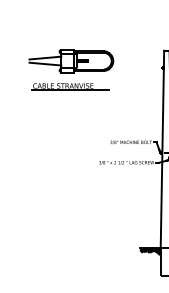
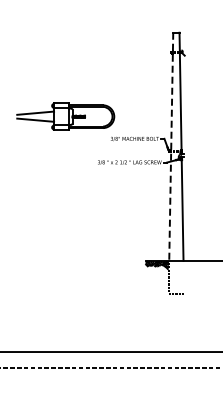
part: (71, 60) -> (65, 116), moved
part: (70, 86) -> (64, 74), removed
line: (162, 149) -> (171, 147), solid -> dashed

